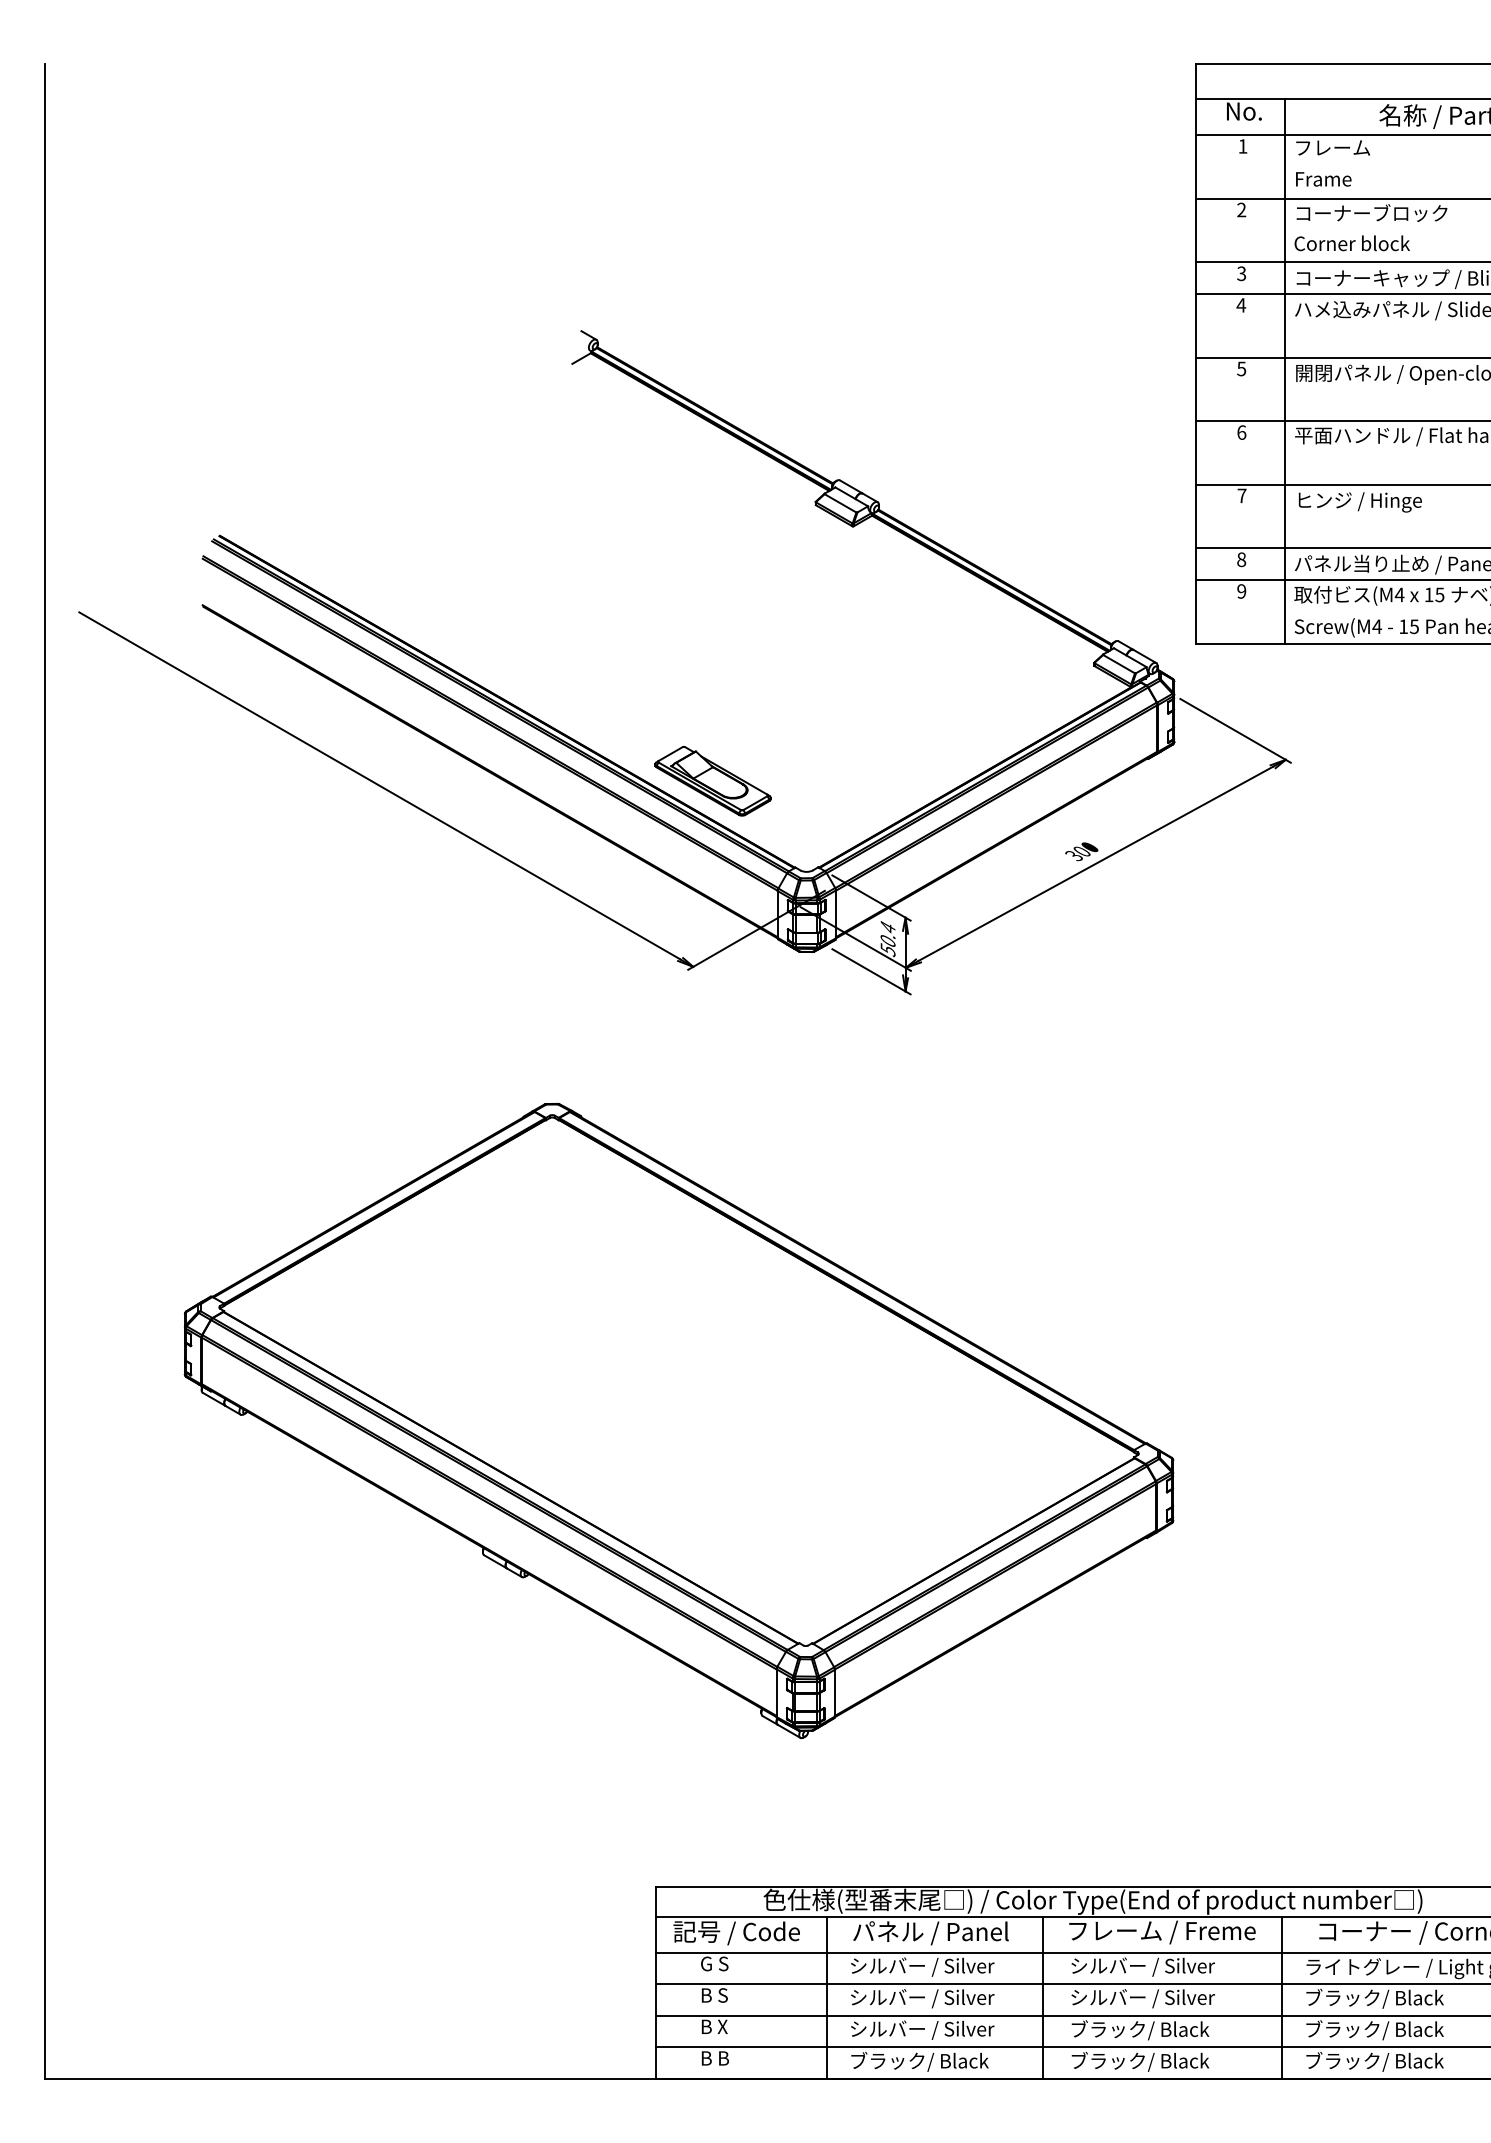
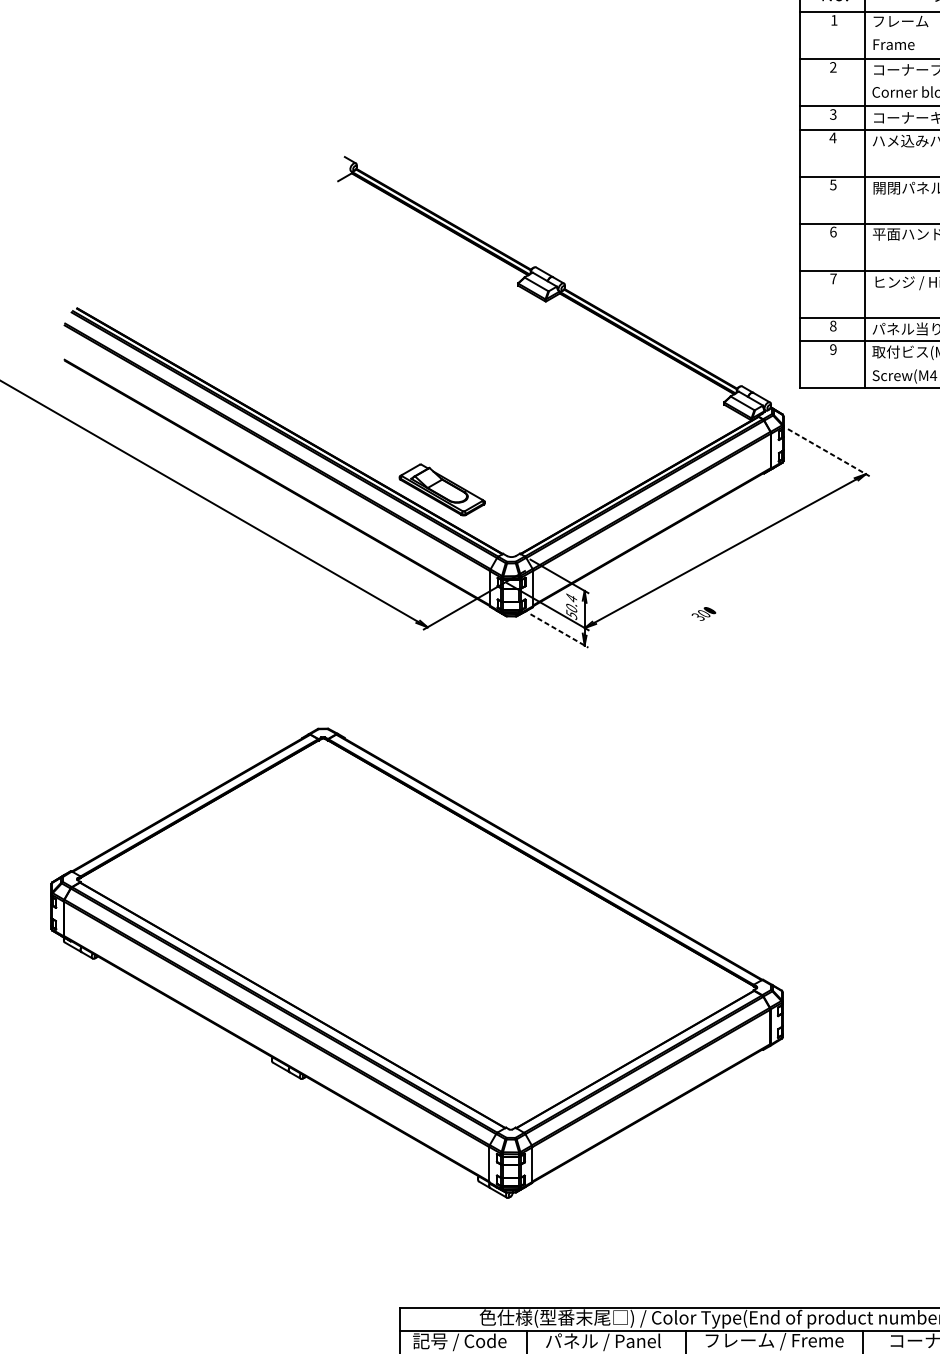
line: (1235, 730) -> (828, 452), solid -> dashed
text: (1081, 851) -> (703, 613), moved
line: (871, 972) -> (559, 631), solid -> dashed

